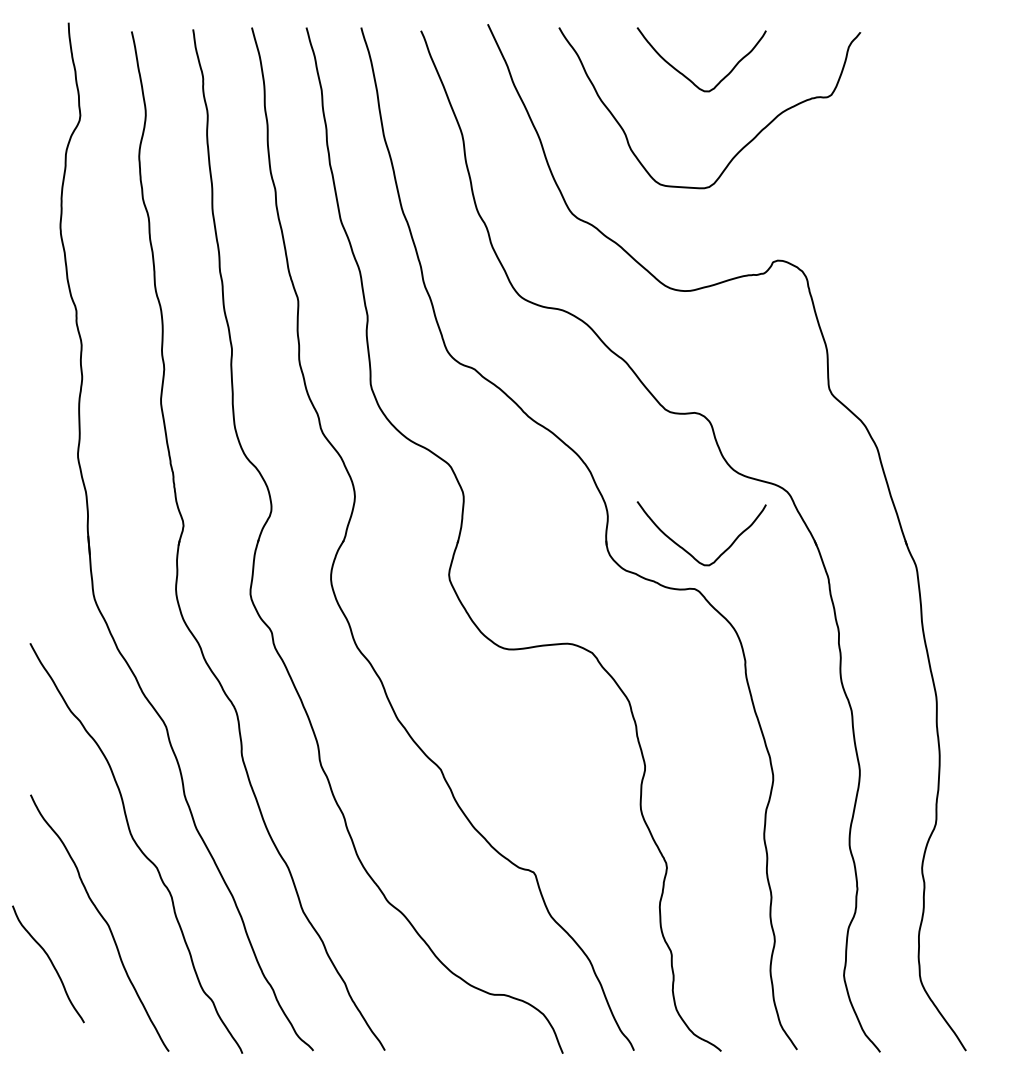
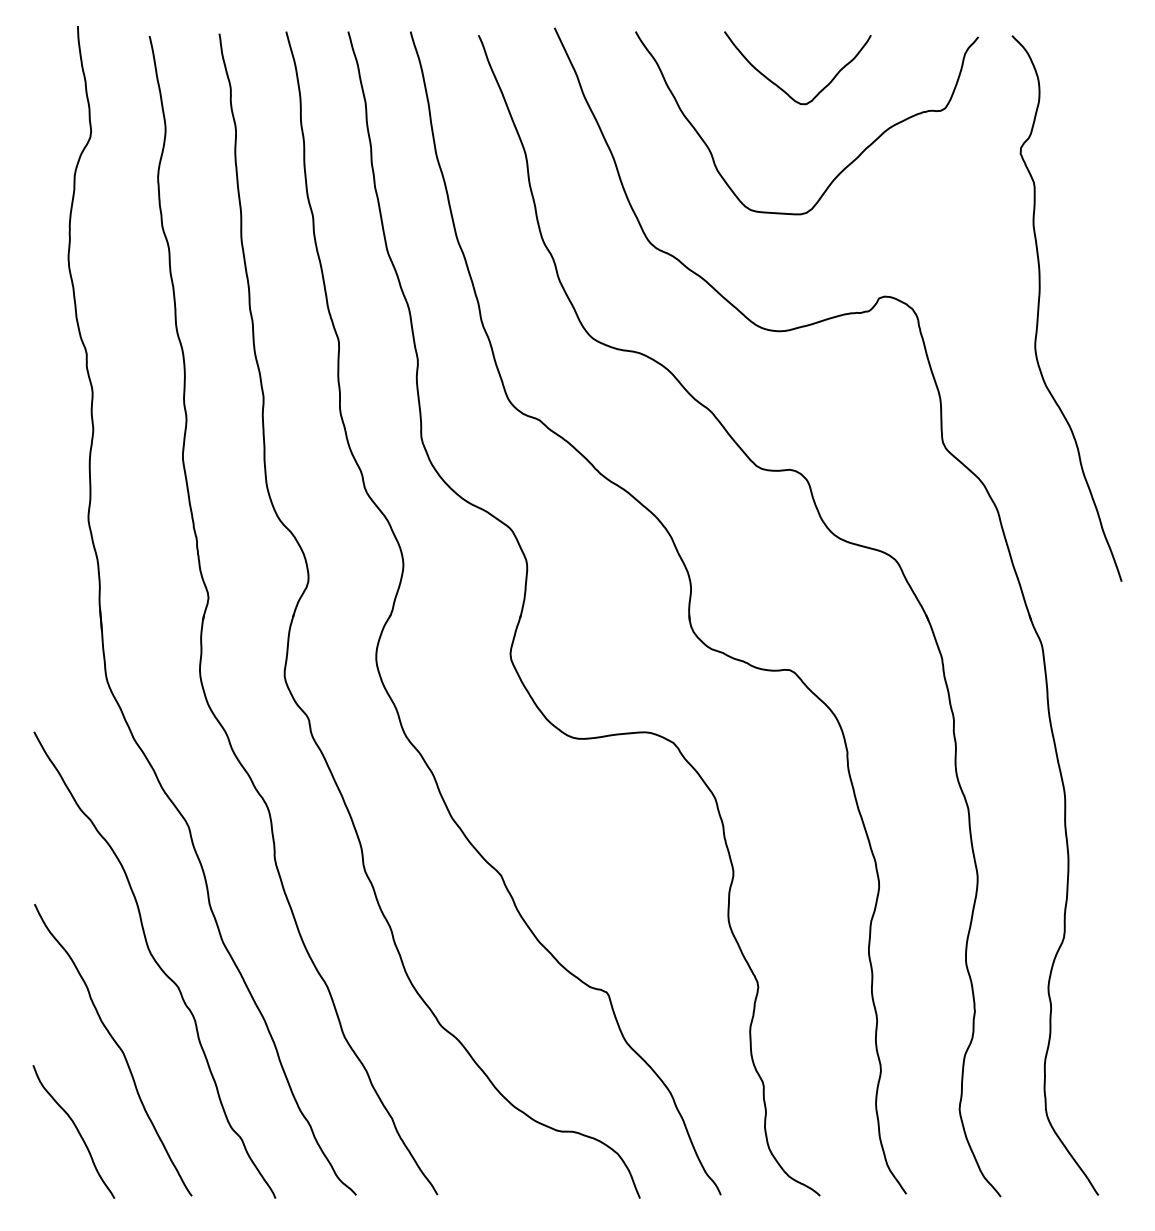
curve: (914, 271) -> (1039, 308), added
curve: (688, 551) -> (782, 627), removed
curve: (50, 963) -> (76, 1130), moved

